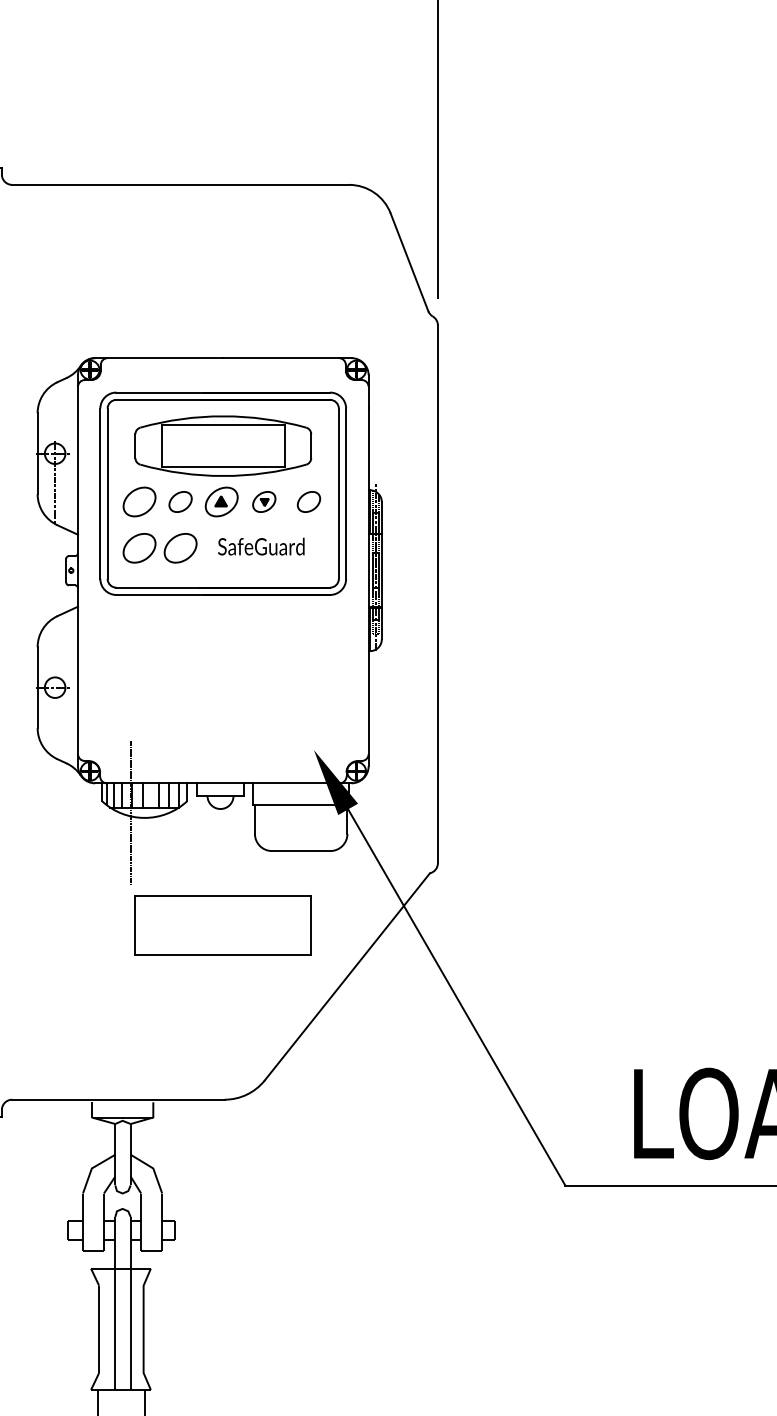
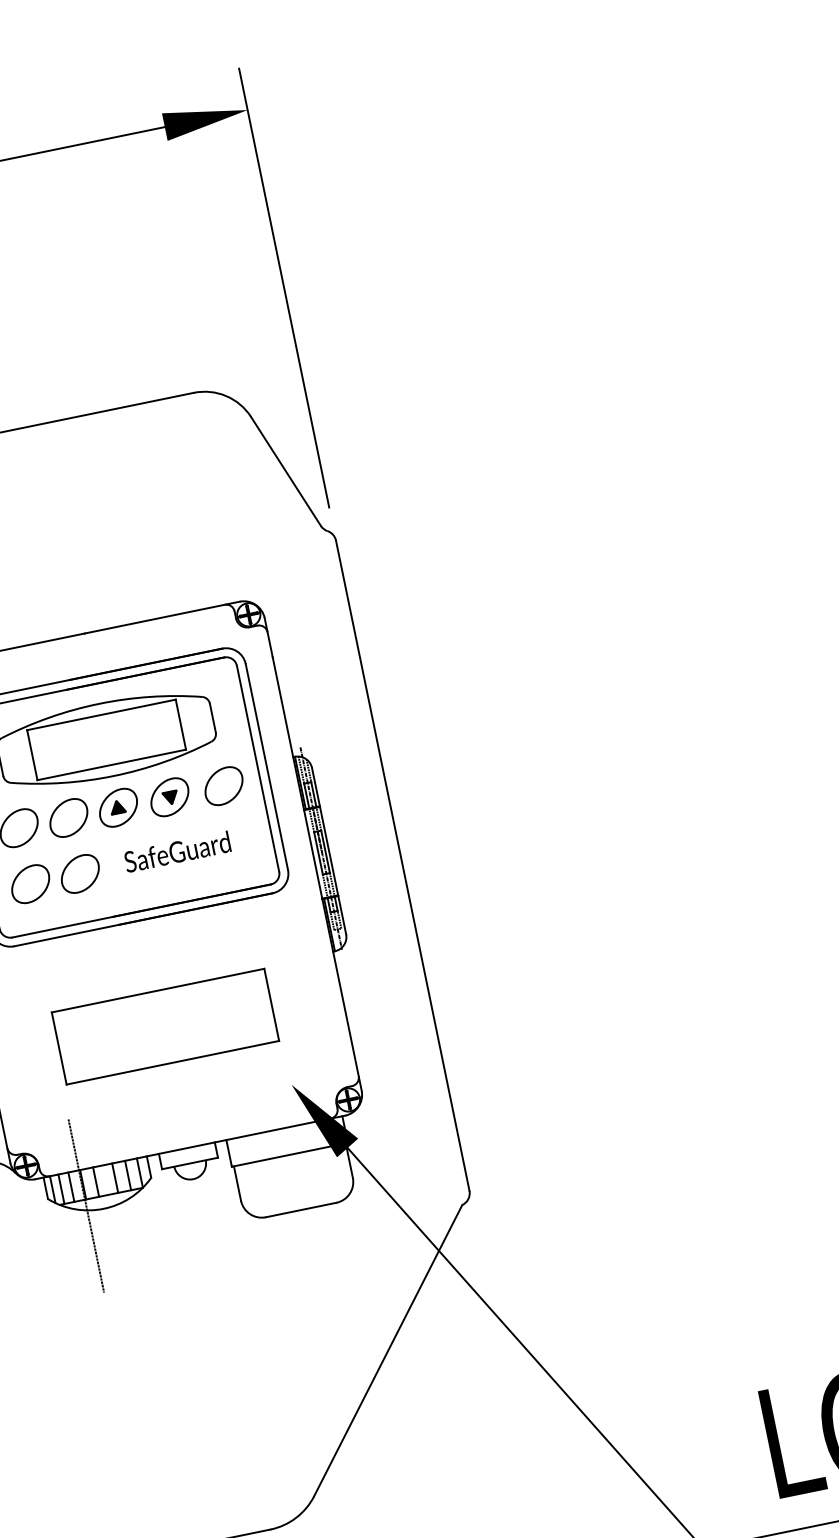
part: (180, 501) -> (68, 817), size x1.43
part: (264, 501) -> (170, 796), size x1.43
part: (308, 501) -> (223, 785), size x1.43
part: (222, 925) -> (164, 1027), moved

